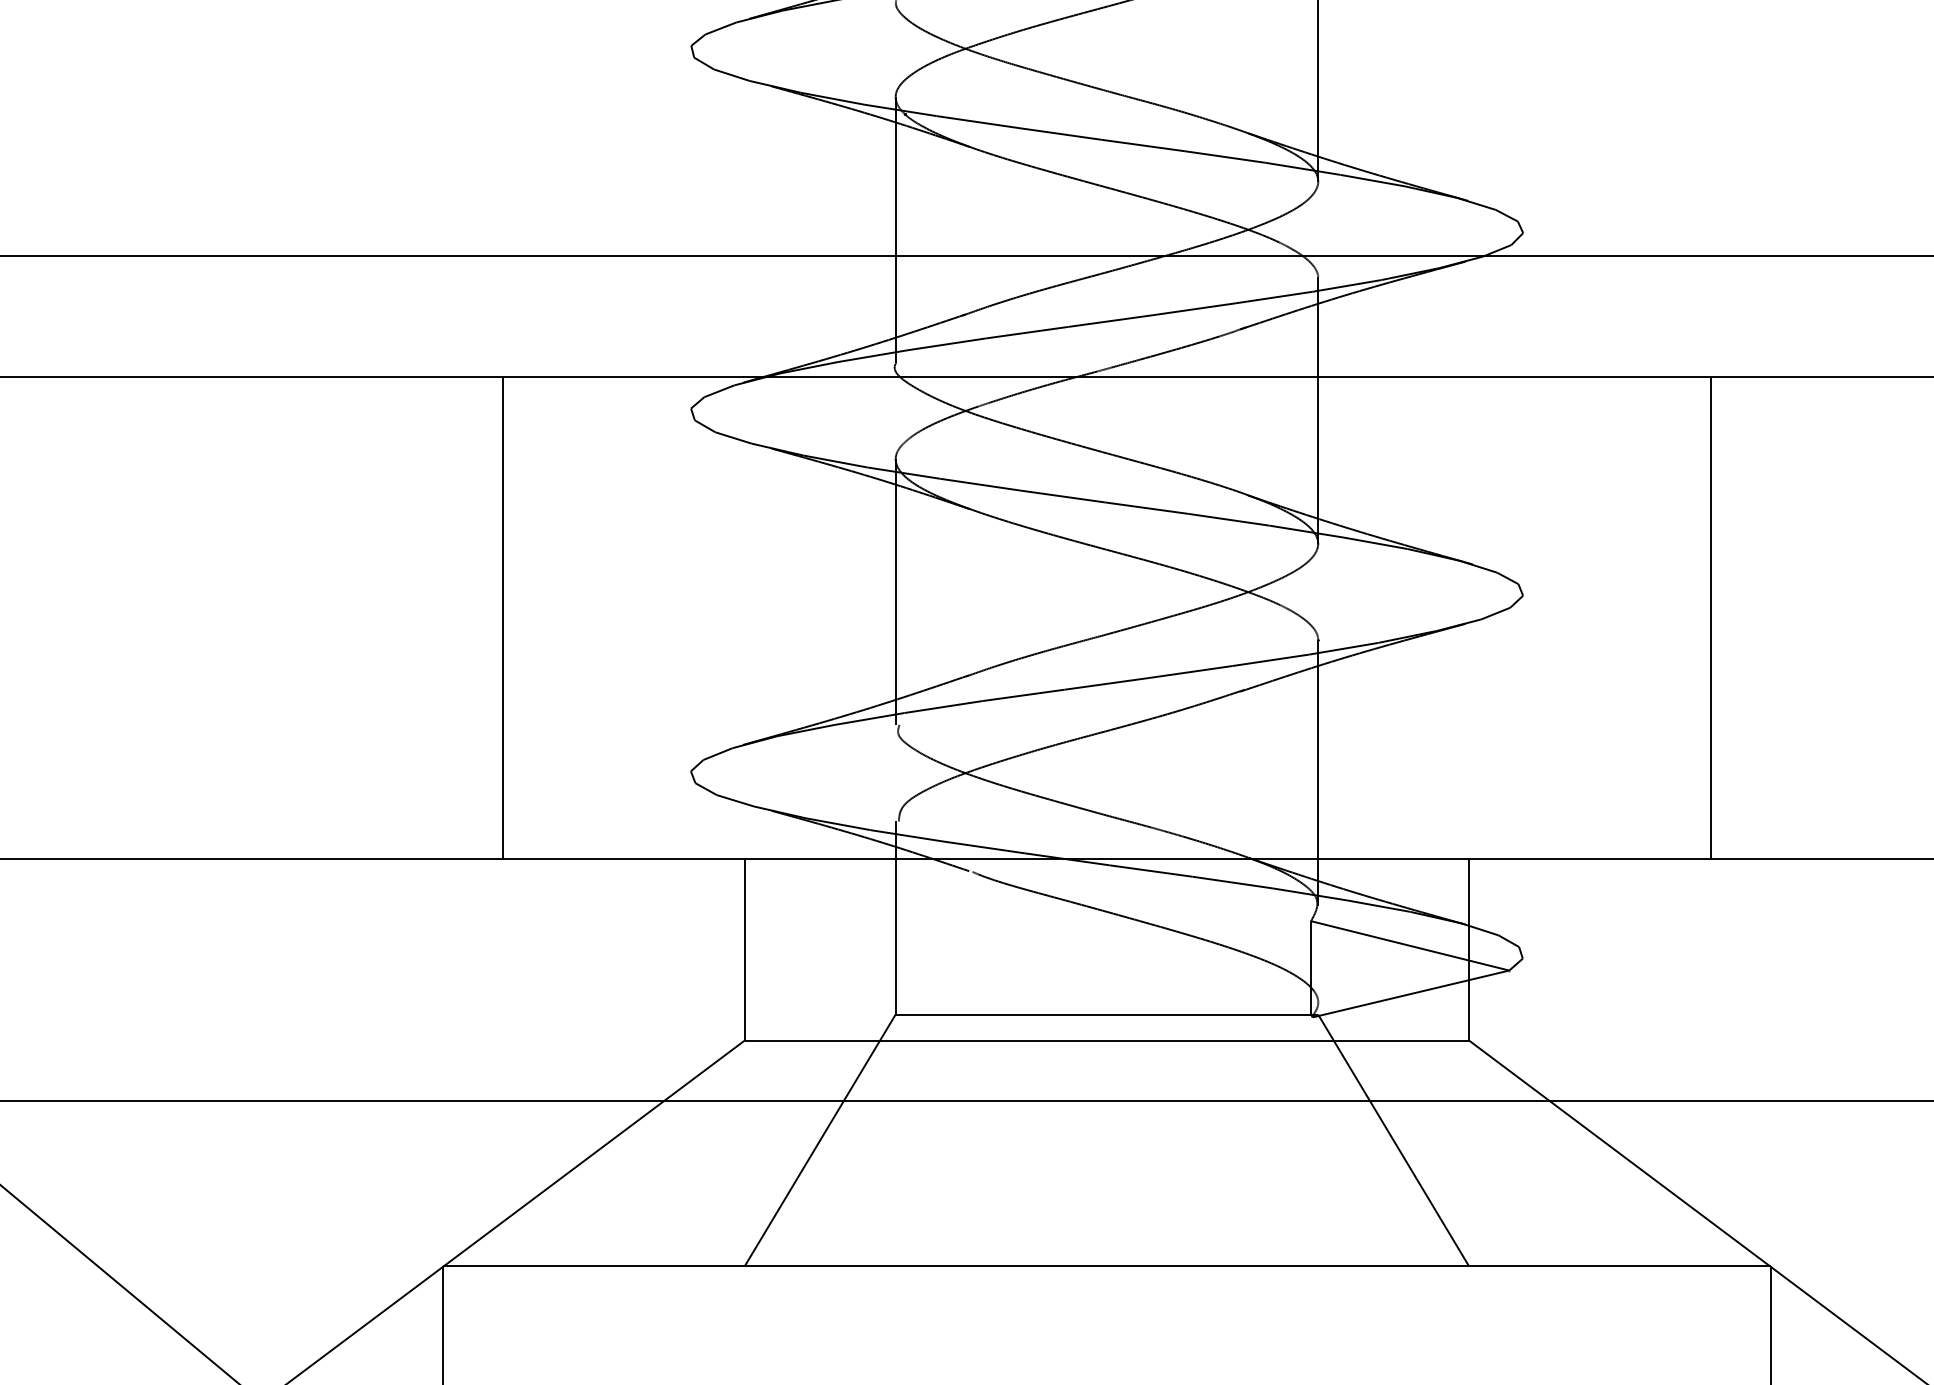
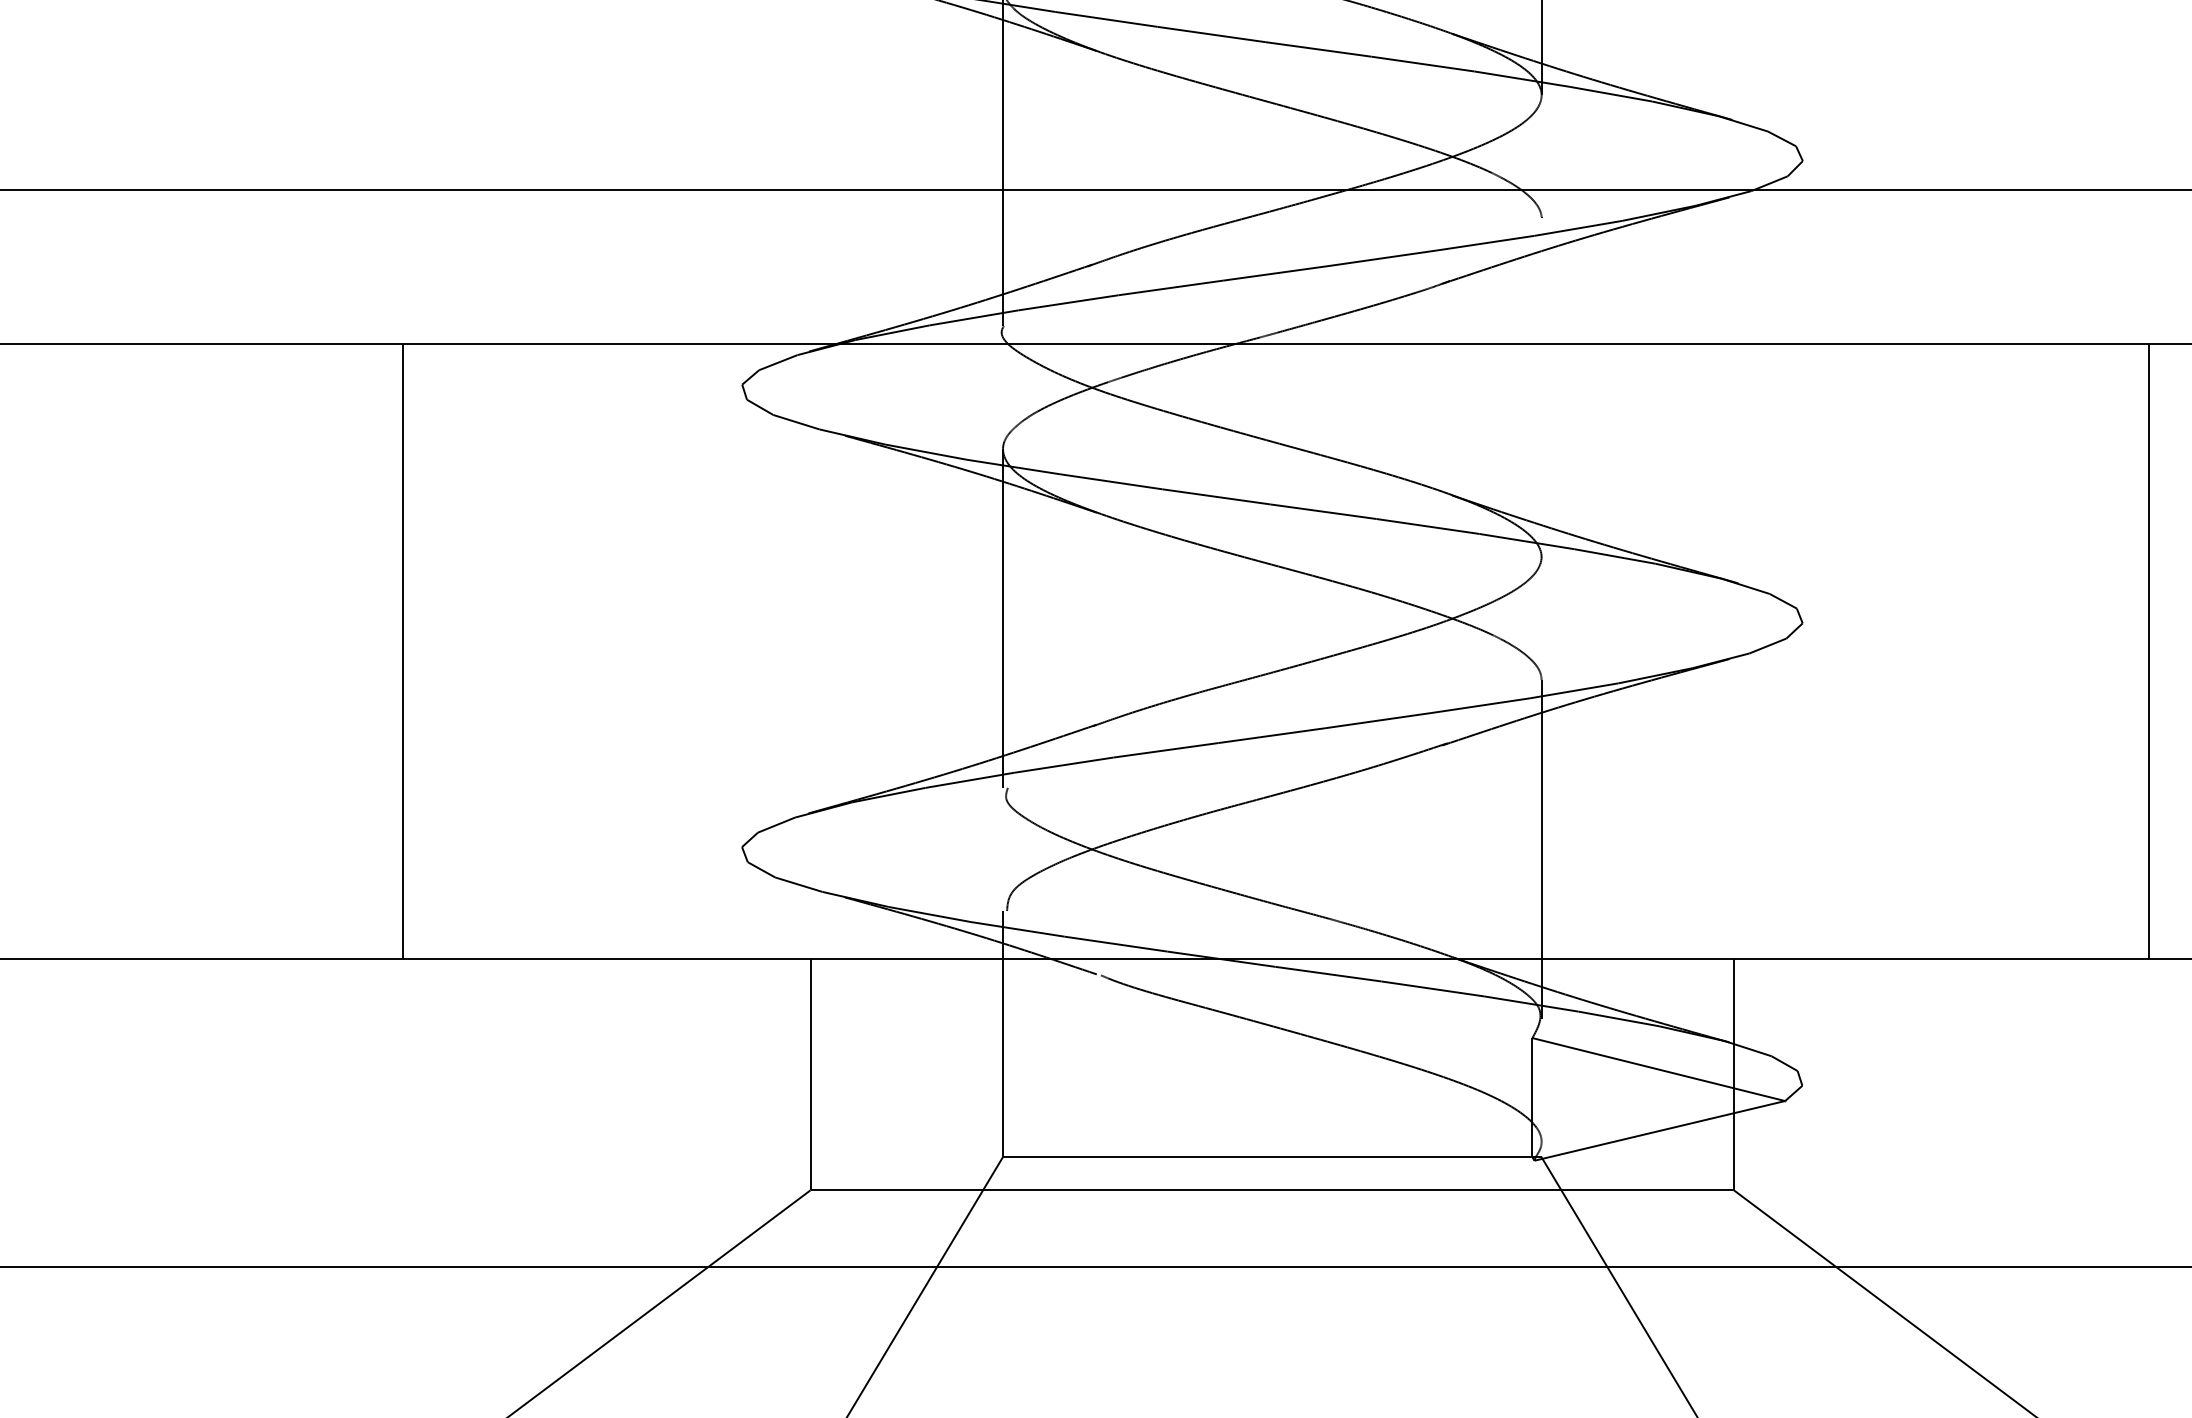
line: (1318, 410) -> (1541, 387), removed
line: (503, 617) -> (403, 651), moved
line: (1710, 617) -> (2148, 651), moved

